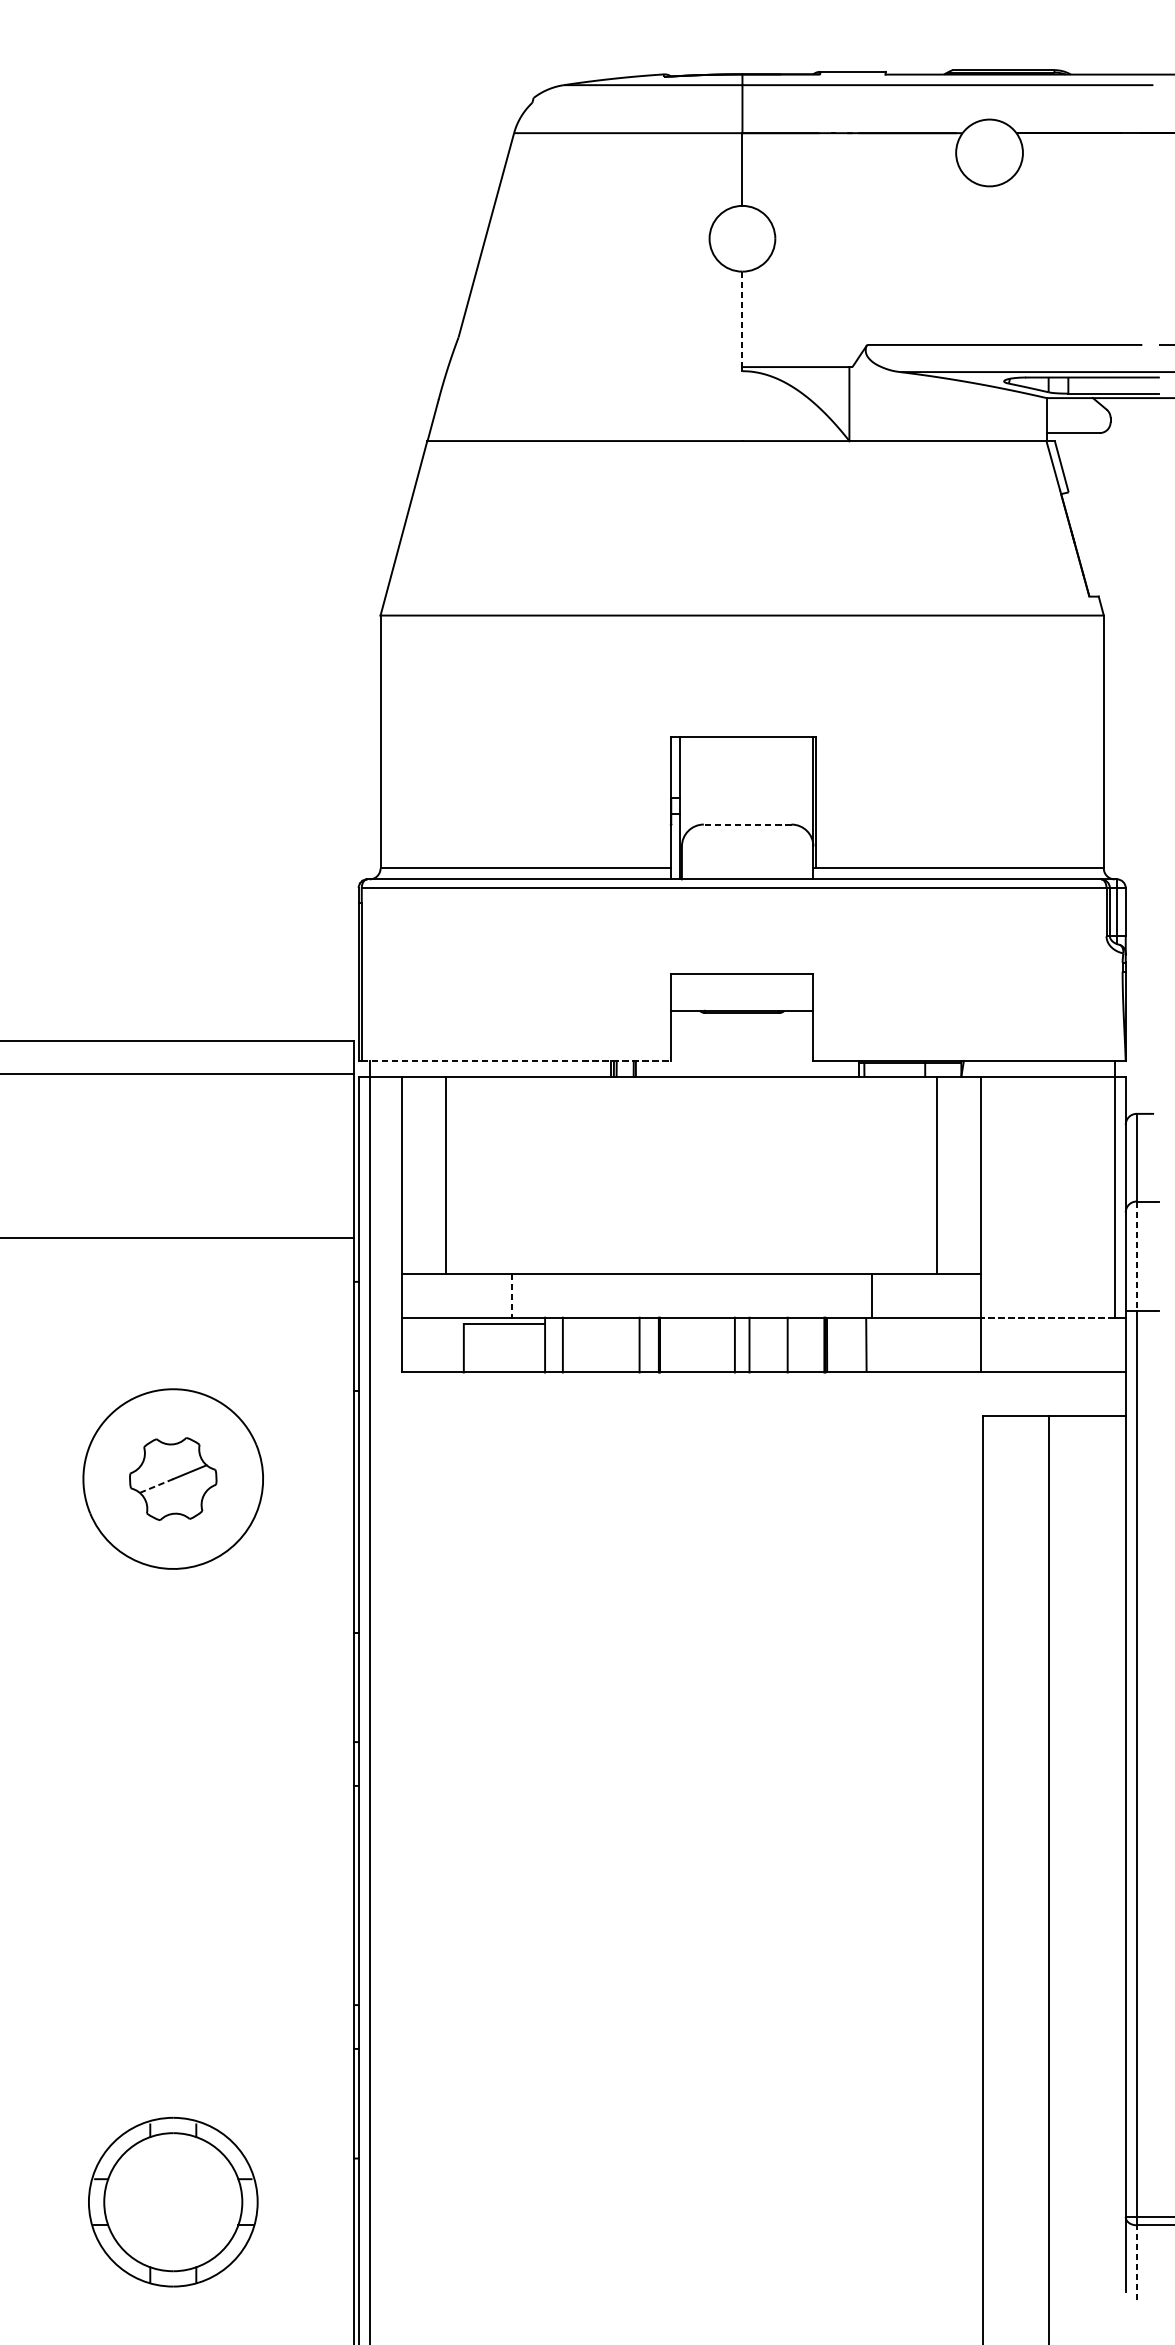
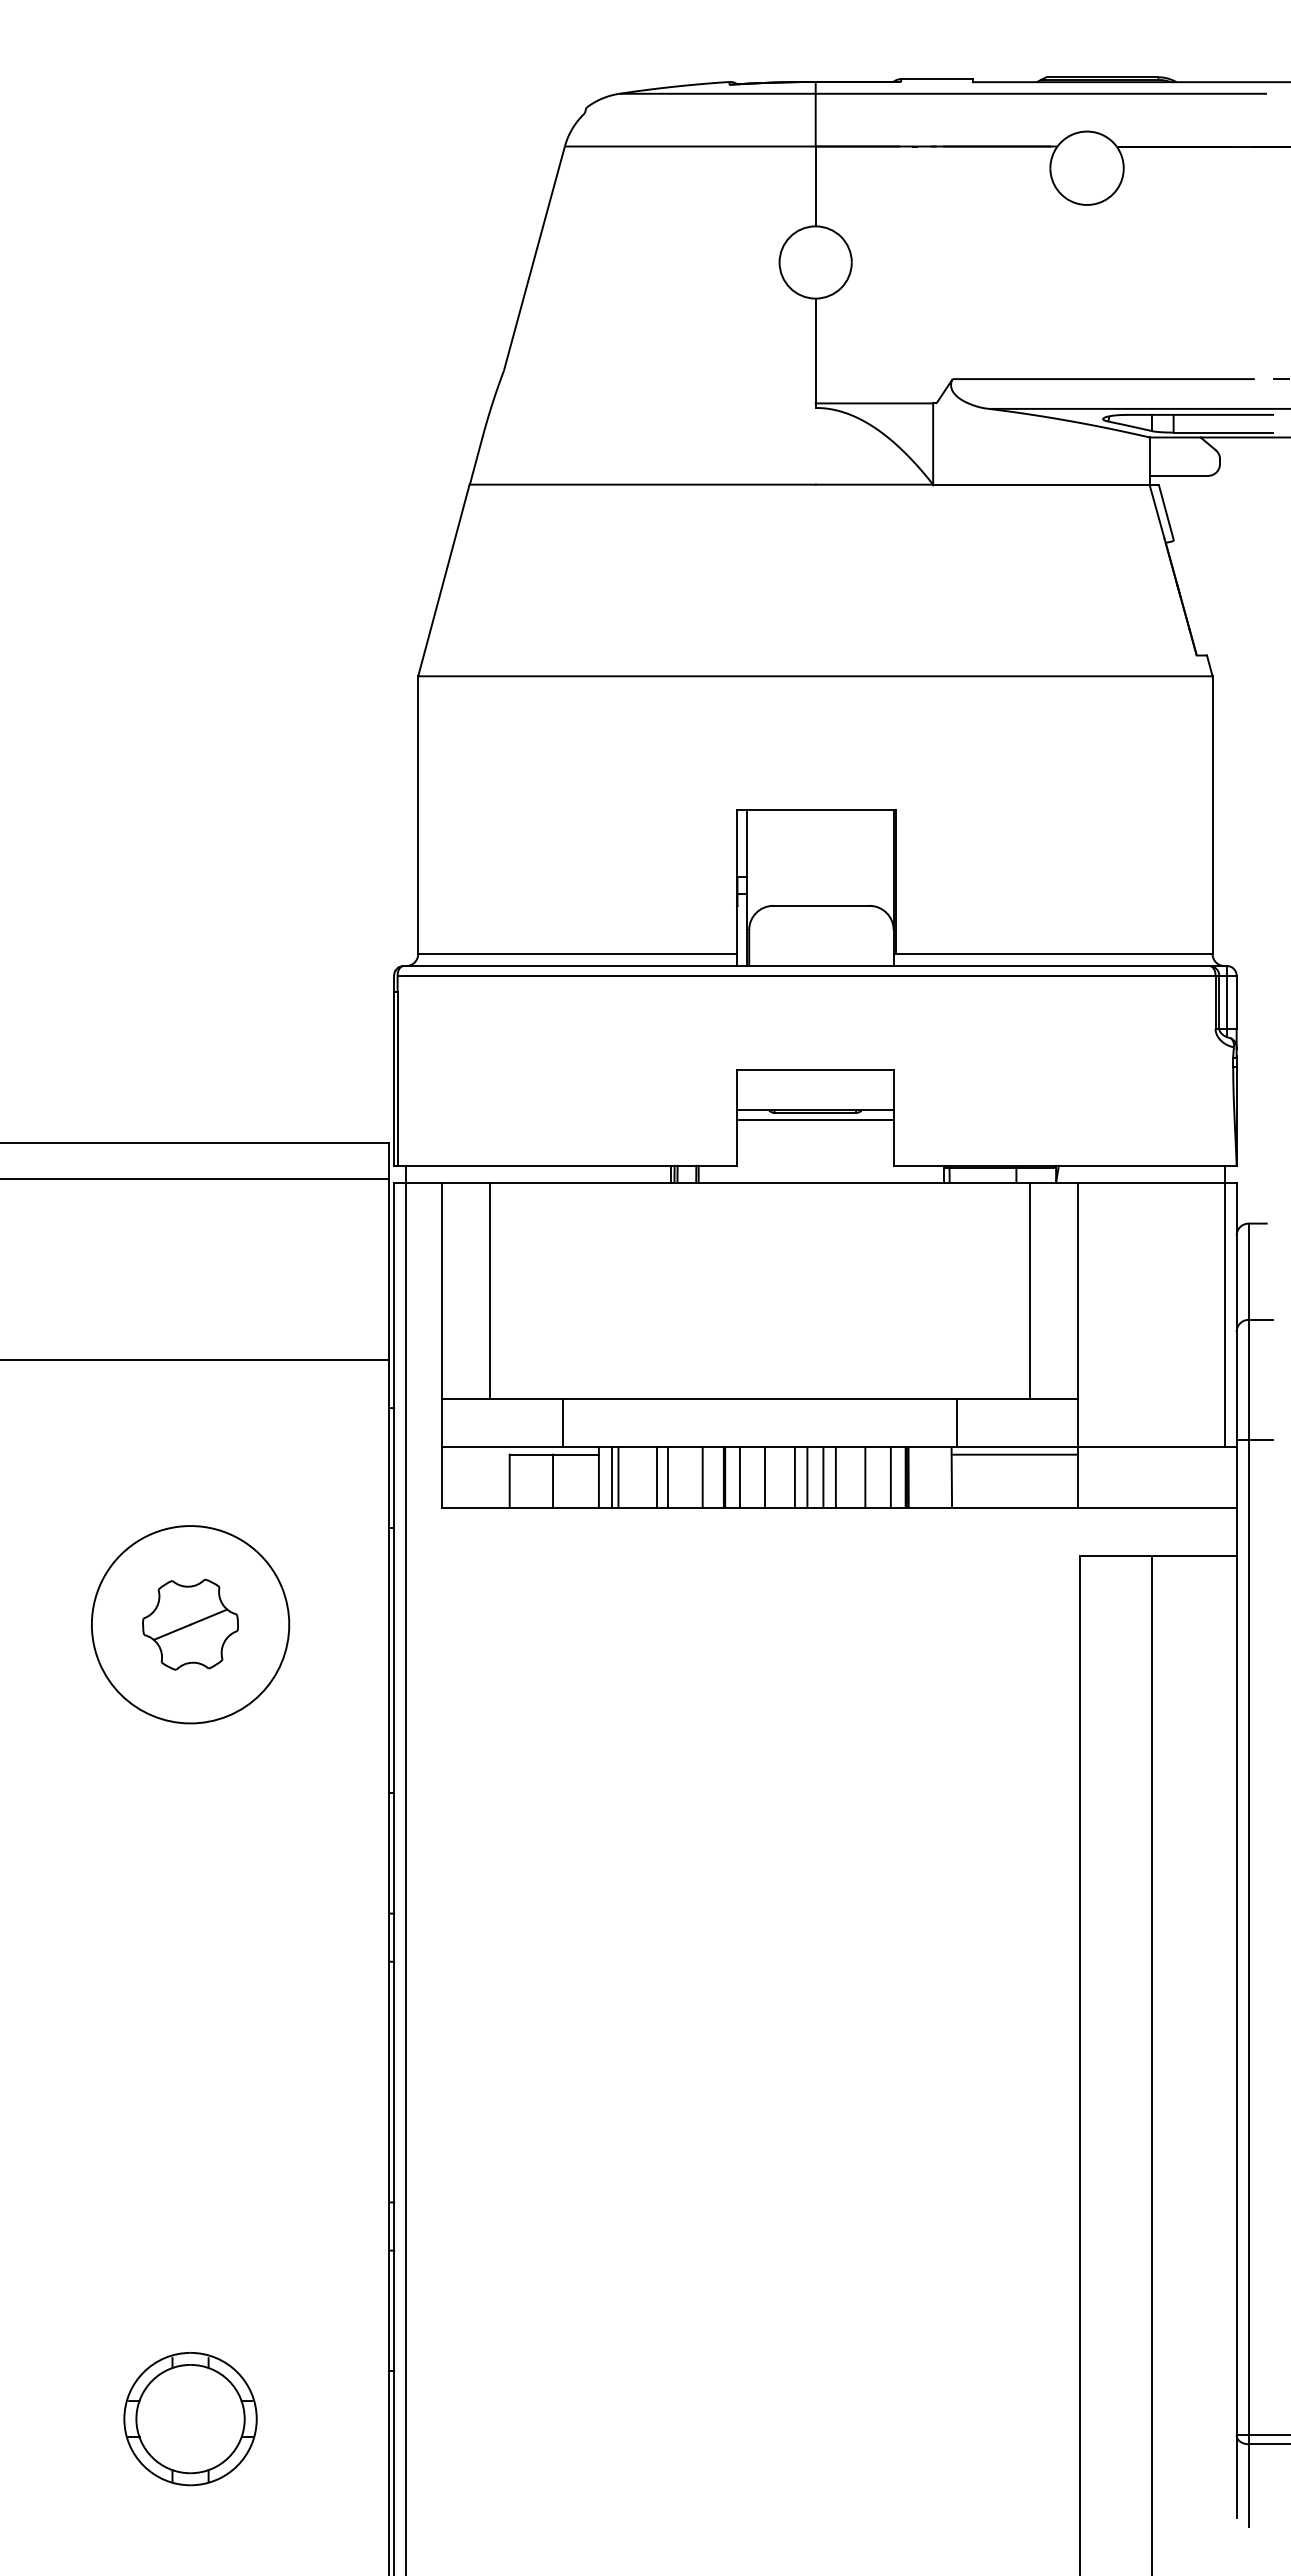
line: (742, 319) -> (815, 351), dashed -> solid
line: (746, 824) -> (820, 905), dashed -> solid
line: (742, 1019) -> (815, 1120), added
line: (516, 1060) -> (567, 1165), dashed -> solid
line: (1136, 1256) -> (1248, 1380), dashed -> solid
line: (511, 1295) -> (562, 1423), dashed -> solid
line: (1047, 1317) -> (1150, 1447), dashed -> solid
line: (923, 1324) -> (1014, 1454), added
line: (557, 1345) -> (612, 1477), added
line: (597, 1345) -> (656, 1477), added
line: (607, 1345) -> (667, 1477), added
line: (673, 1345) -> (739, 1477), added
line: (696, 1345) -> (765, 1477), added
line: (723, 1345) -> (794, 1477), added
line: (760, 1345) -> (835, 1477), added
line: (810, 1345) -> (890, 1477), added
line: (503, 1347) -> (553, 1480), added
line: (156, 1486) -> (172, 1632), dashed -> solid
part: (173, 2202) -> (190, 2419), size x0.71
line: (1136, 2262) -> (1248, 2485), dashed -> solid

